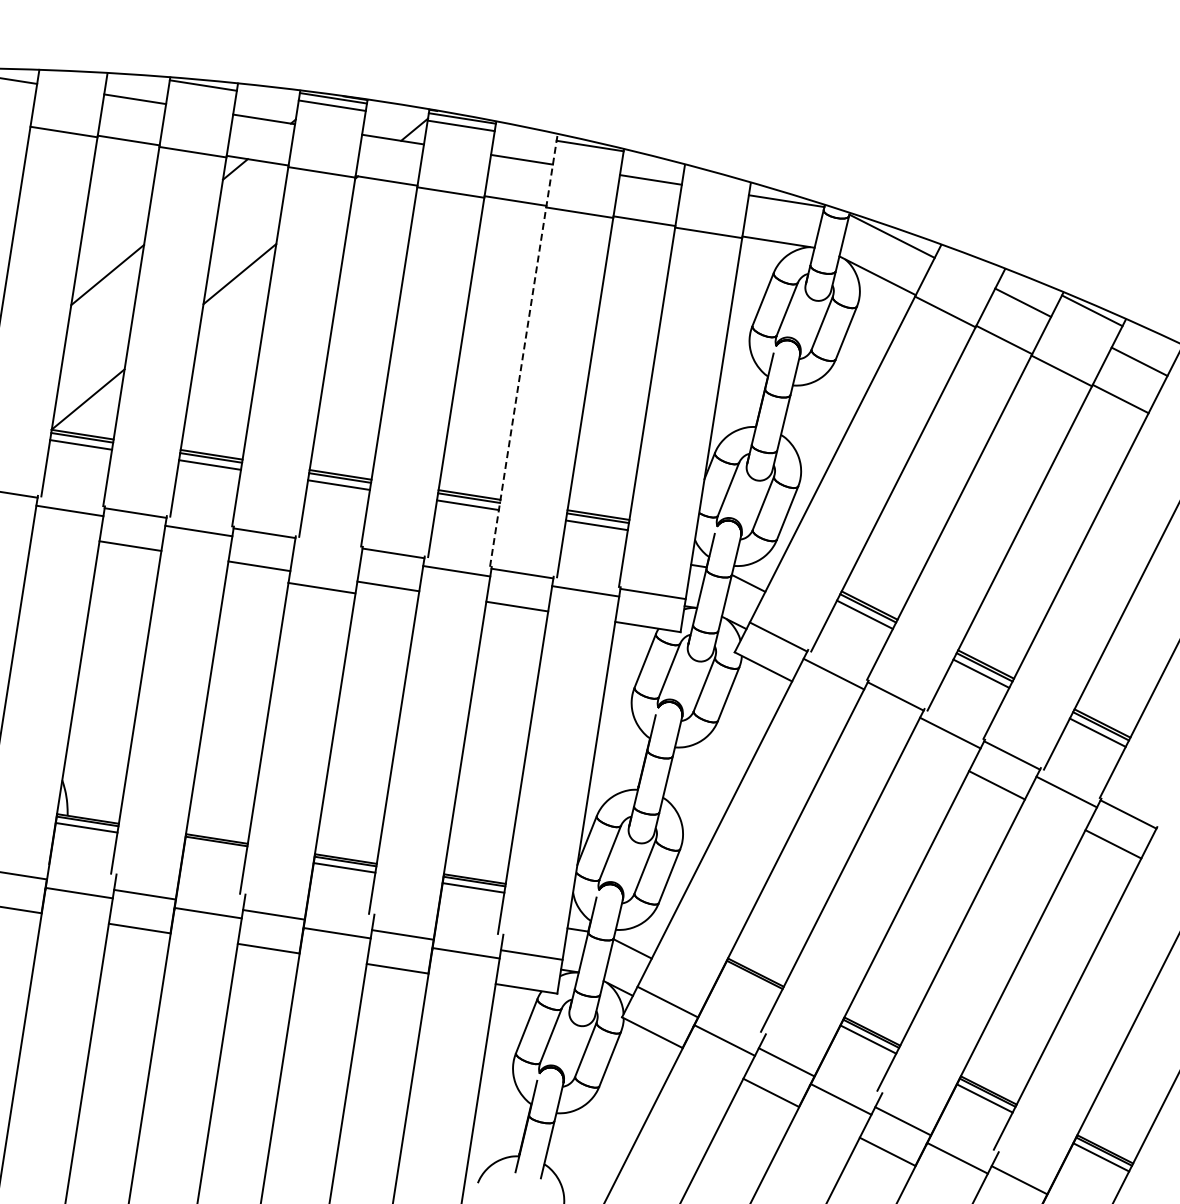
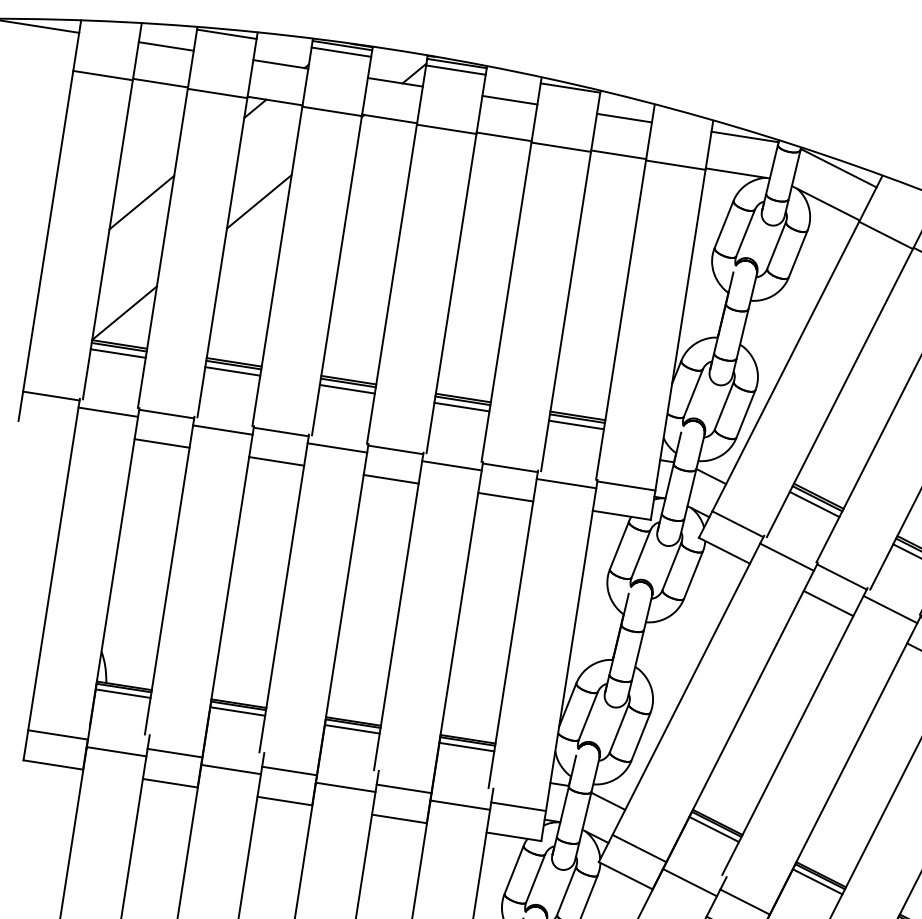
line: (523, 350) -> (511, 269), dashed -> solid
line: (321, 587) -> (337, 447), moved
line: (880, 726) -> (828, 603), added
line: (215, 847) -> (237, 711), added
line: (751, 980) -> (713, 829), added

